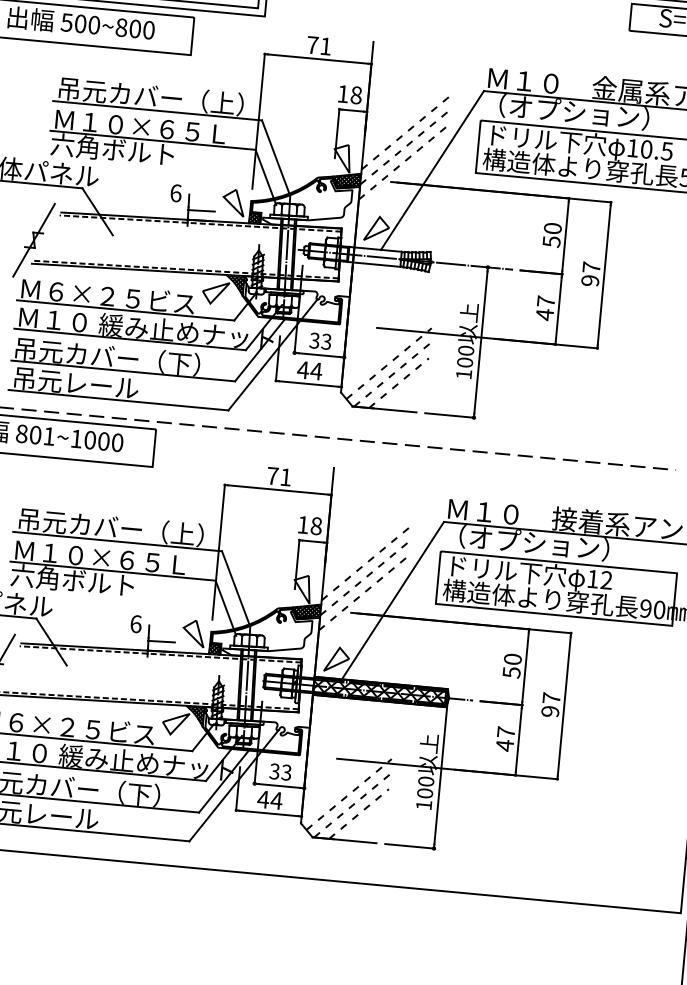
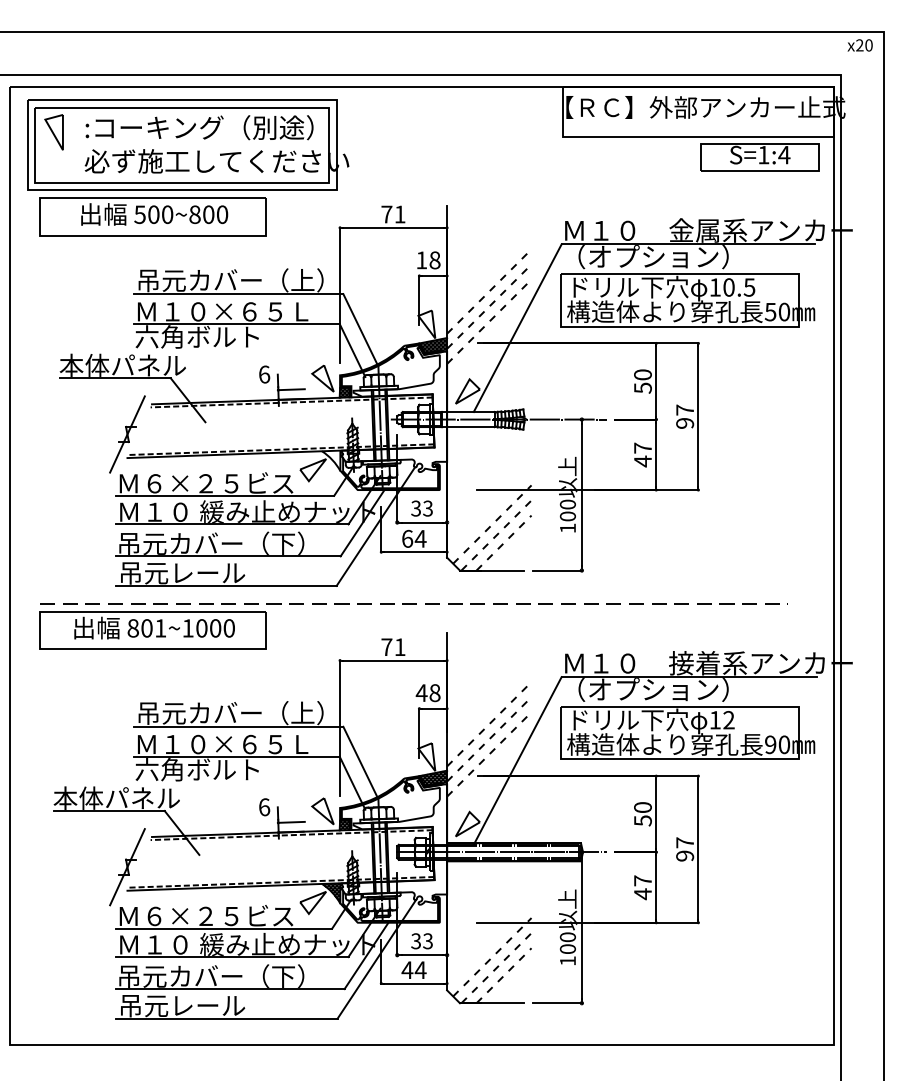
hatch: (234, 285) -> (331, 460), removed
text: (303, 369) -> (407, 538), 44 -> 64
text: (303, 524) -> (421, 692), 18 -> 48
hatch: (380, 692) -> (514, 852), removed

